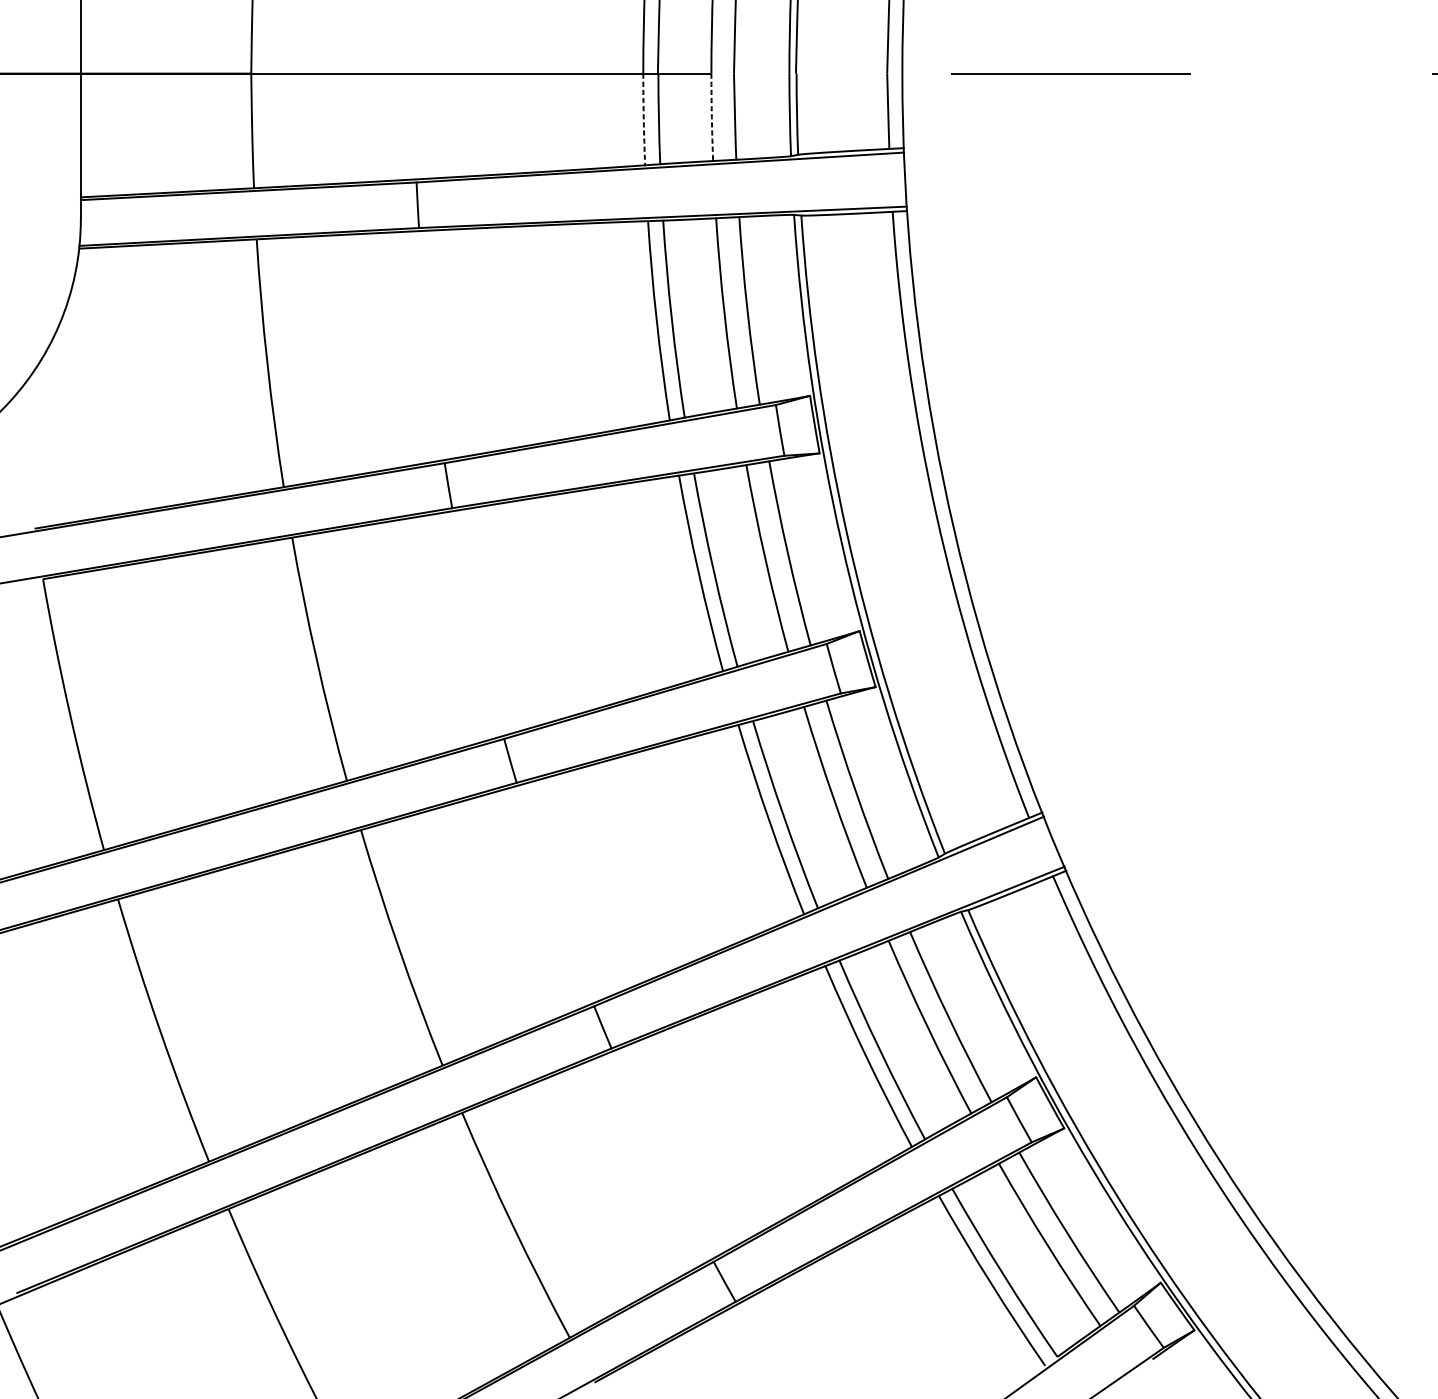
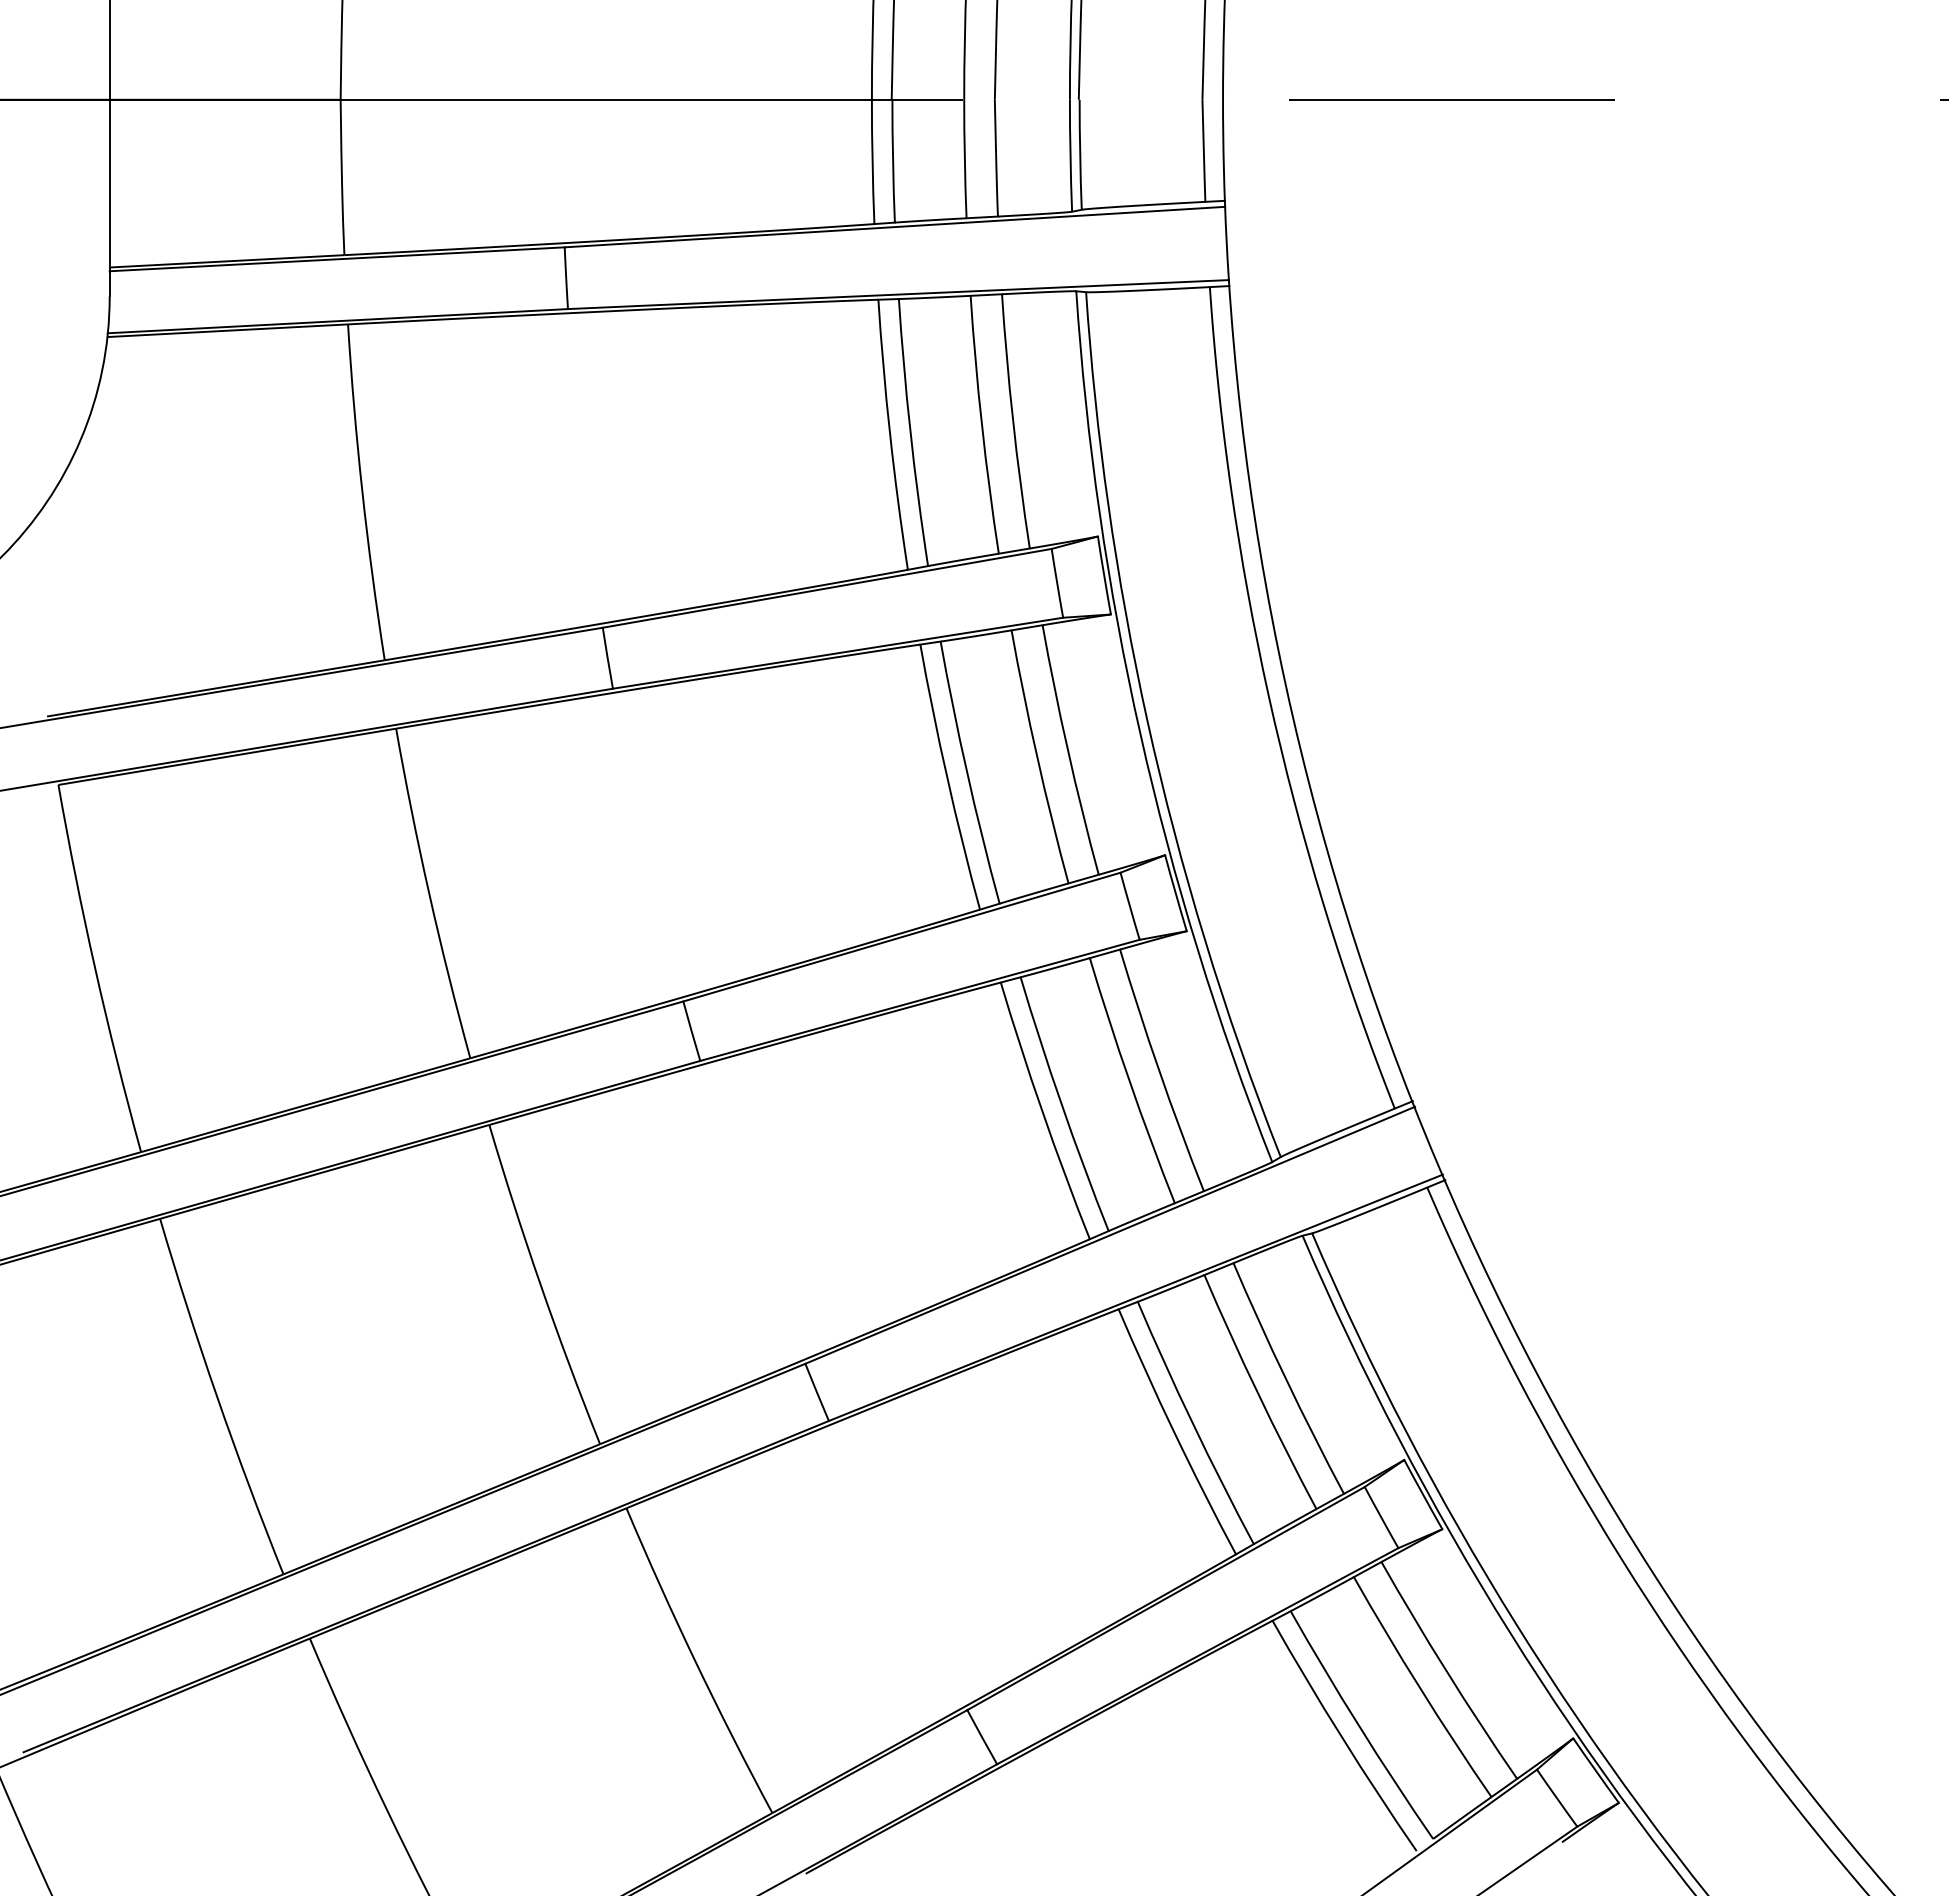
arc: (711, 117) -> (964, 159), dashed -> solid
arc: (643, 119) -> (872, 161), dashed -> solid

